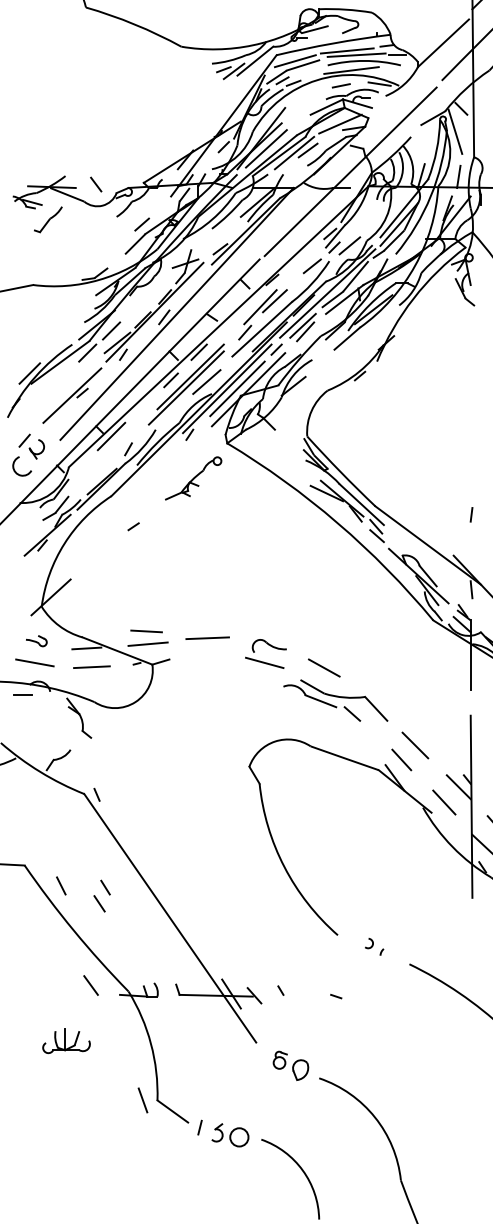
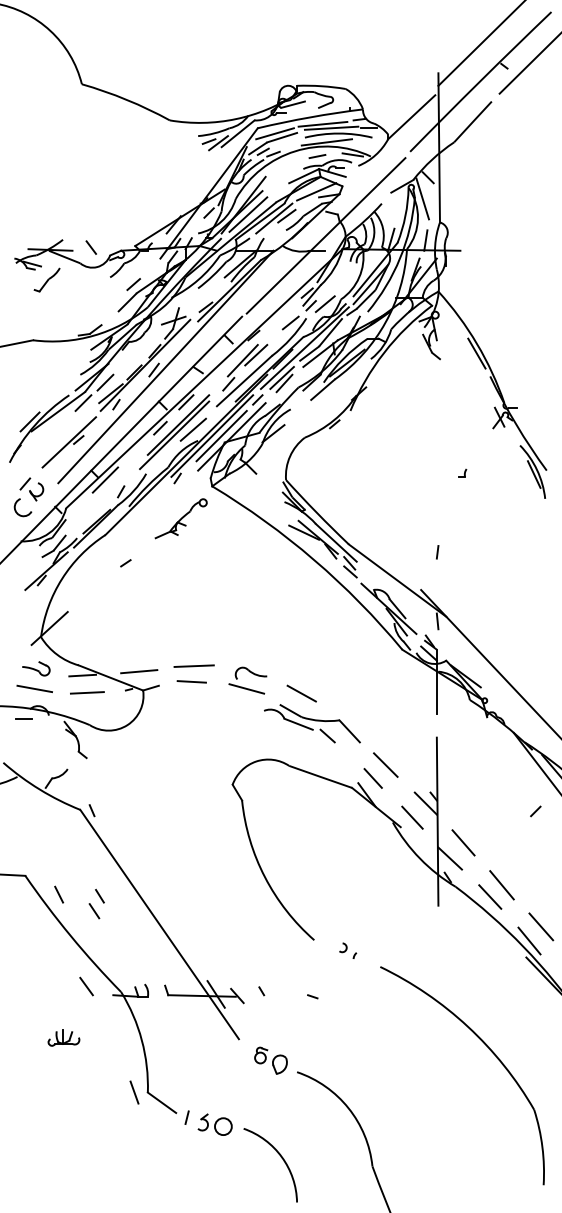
line: (146, 631) -> (191, 681), moved
part: (36, 640) -> (36, 668), size x1.43
part: (66, 1040) -> (63, 1037), size x0.71

